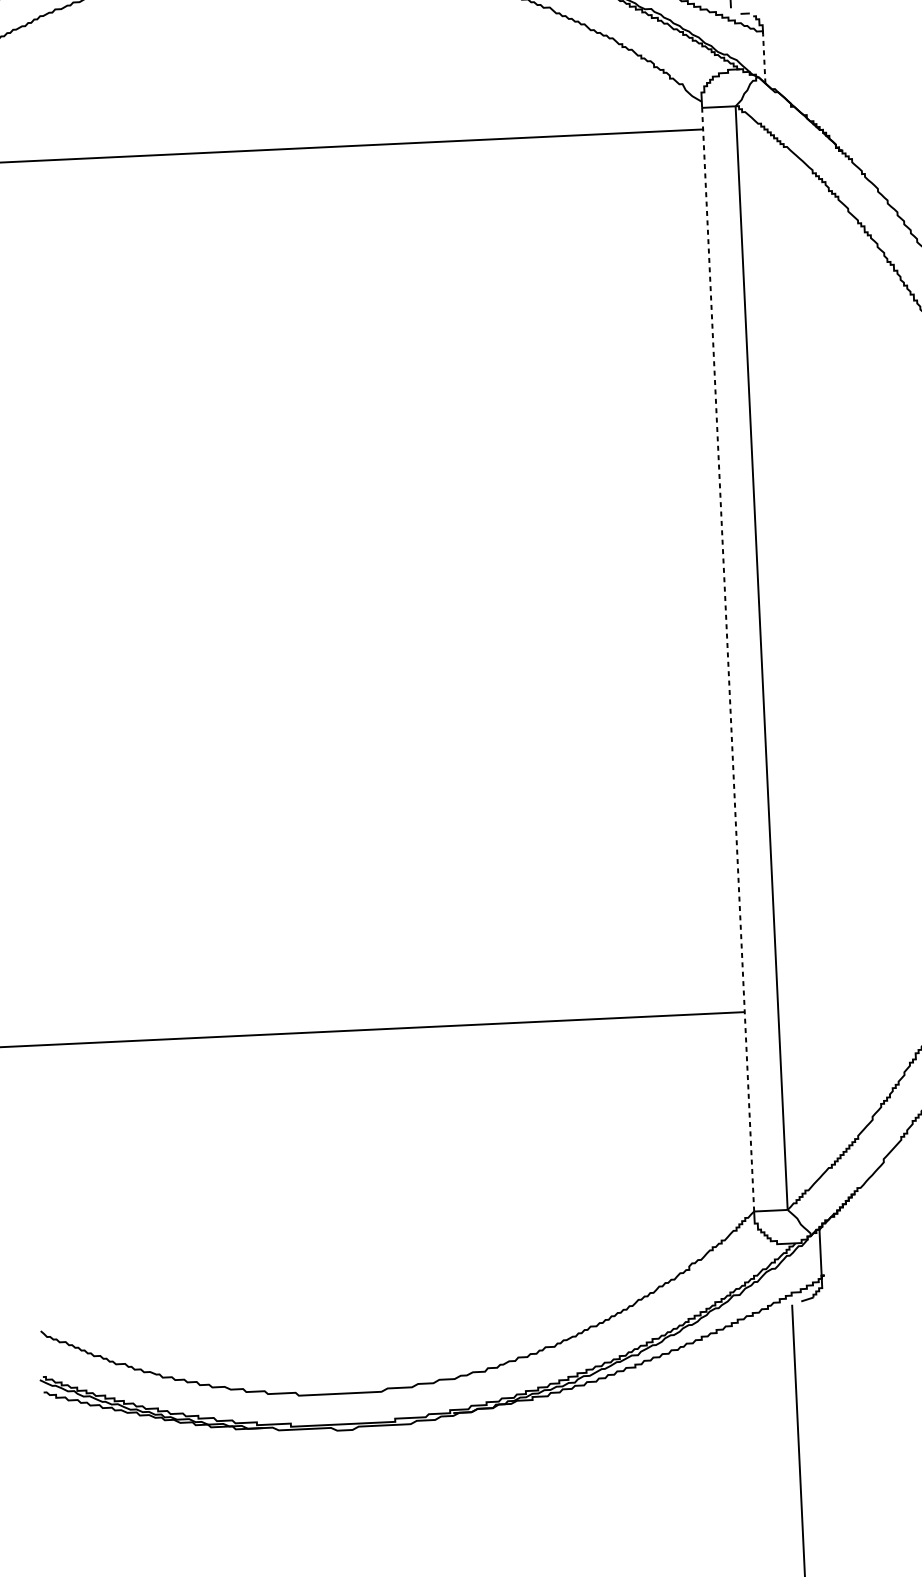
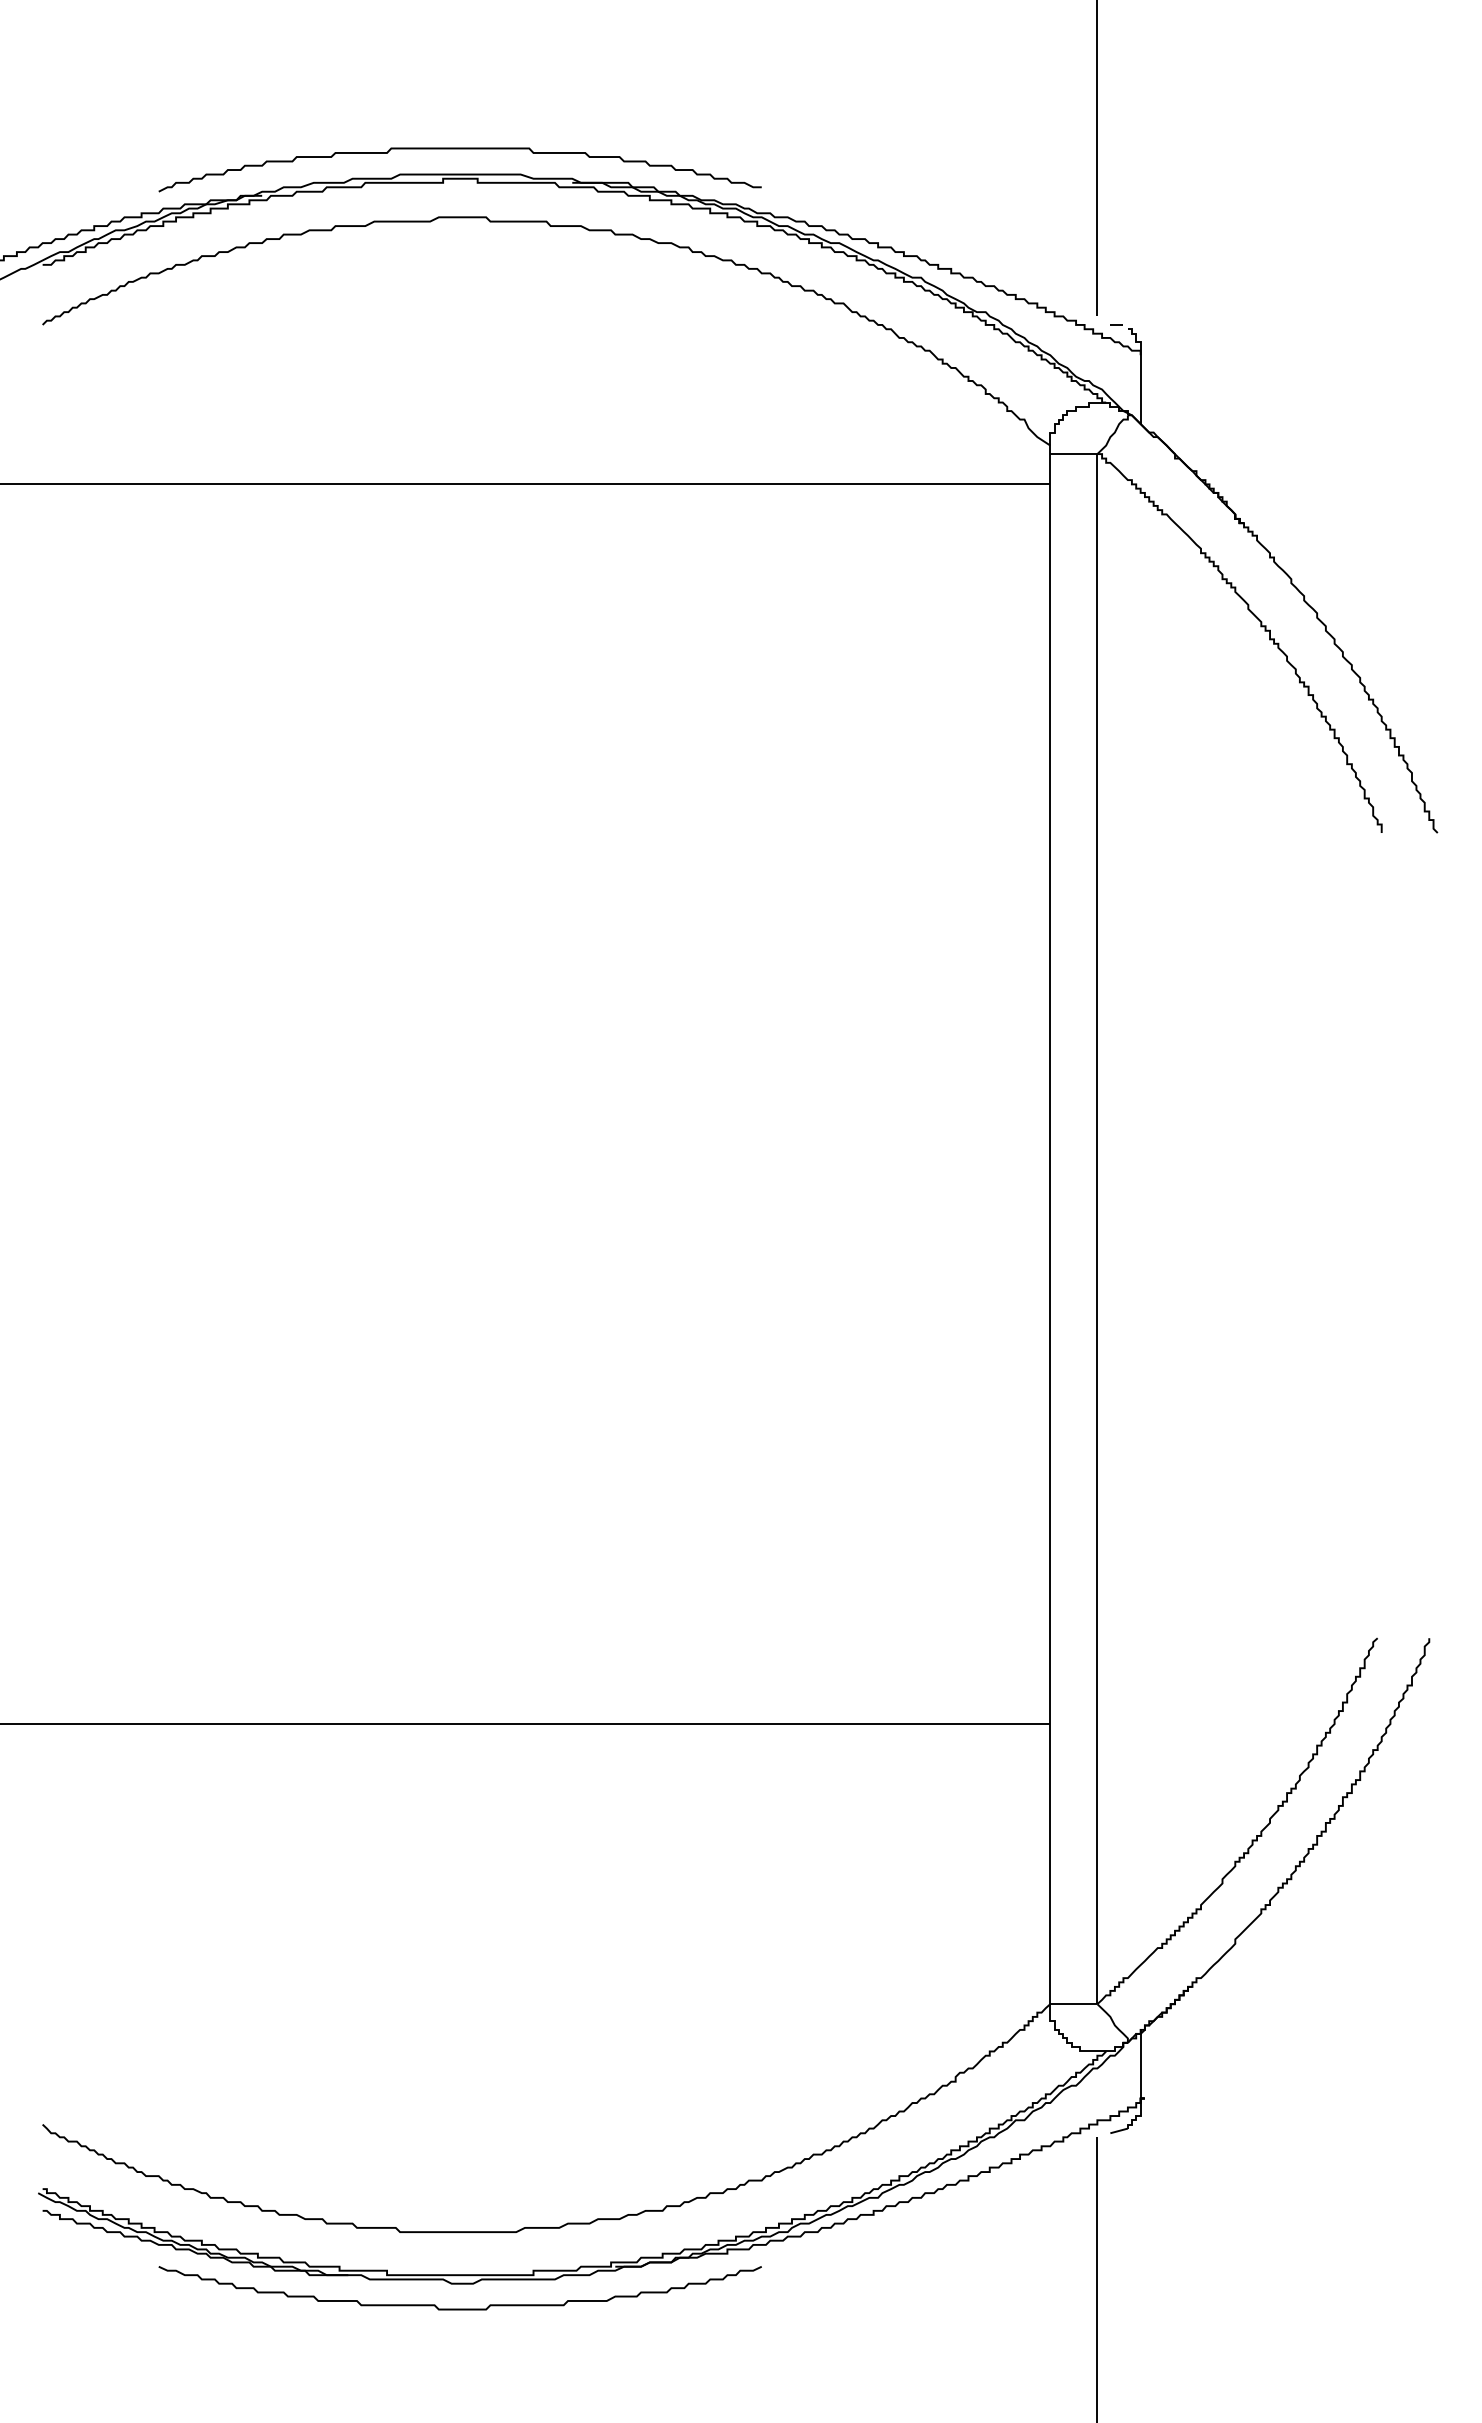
line: (764, 58) -> (1140, 389), dashed -> solid
line: (728, 659) -> (1050, 1228), dashed -> solid
curve: (343, 1448) -> (459, 2308), added

